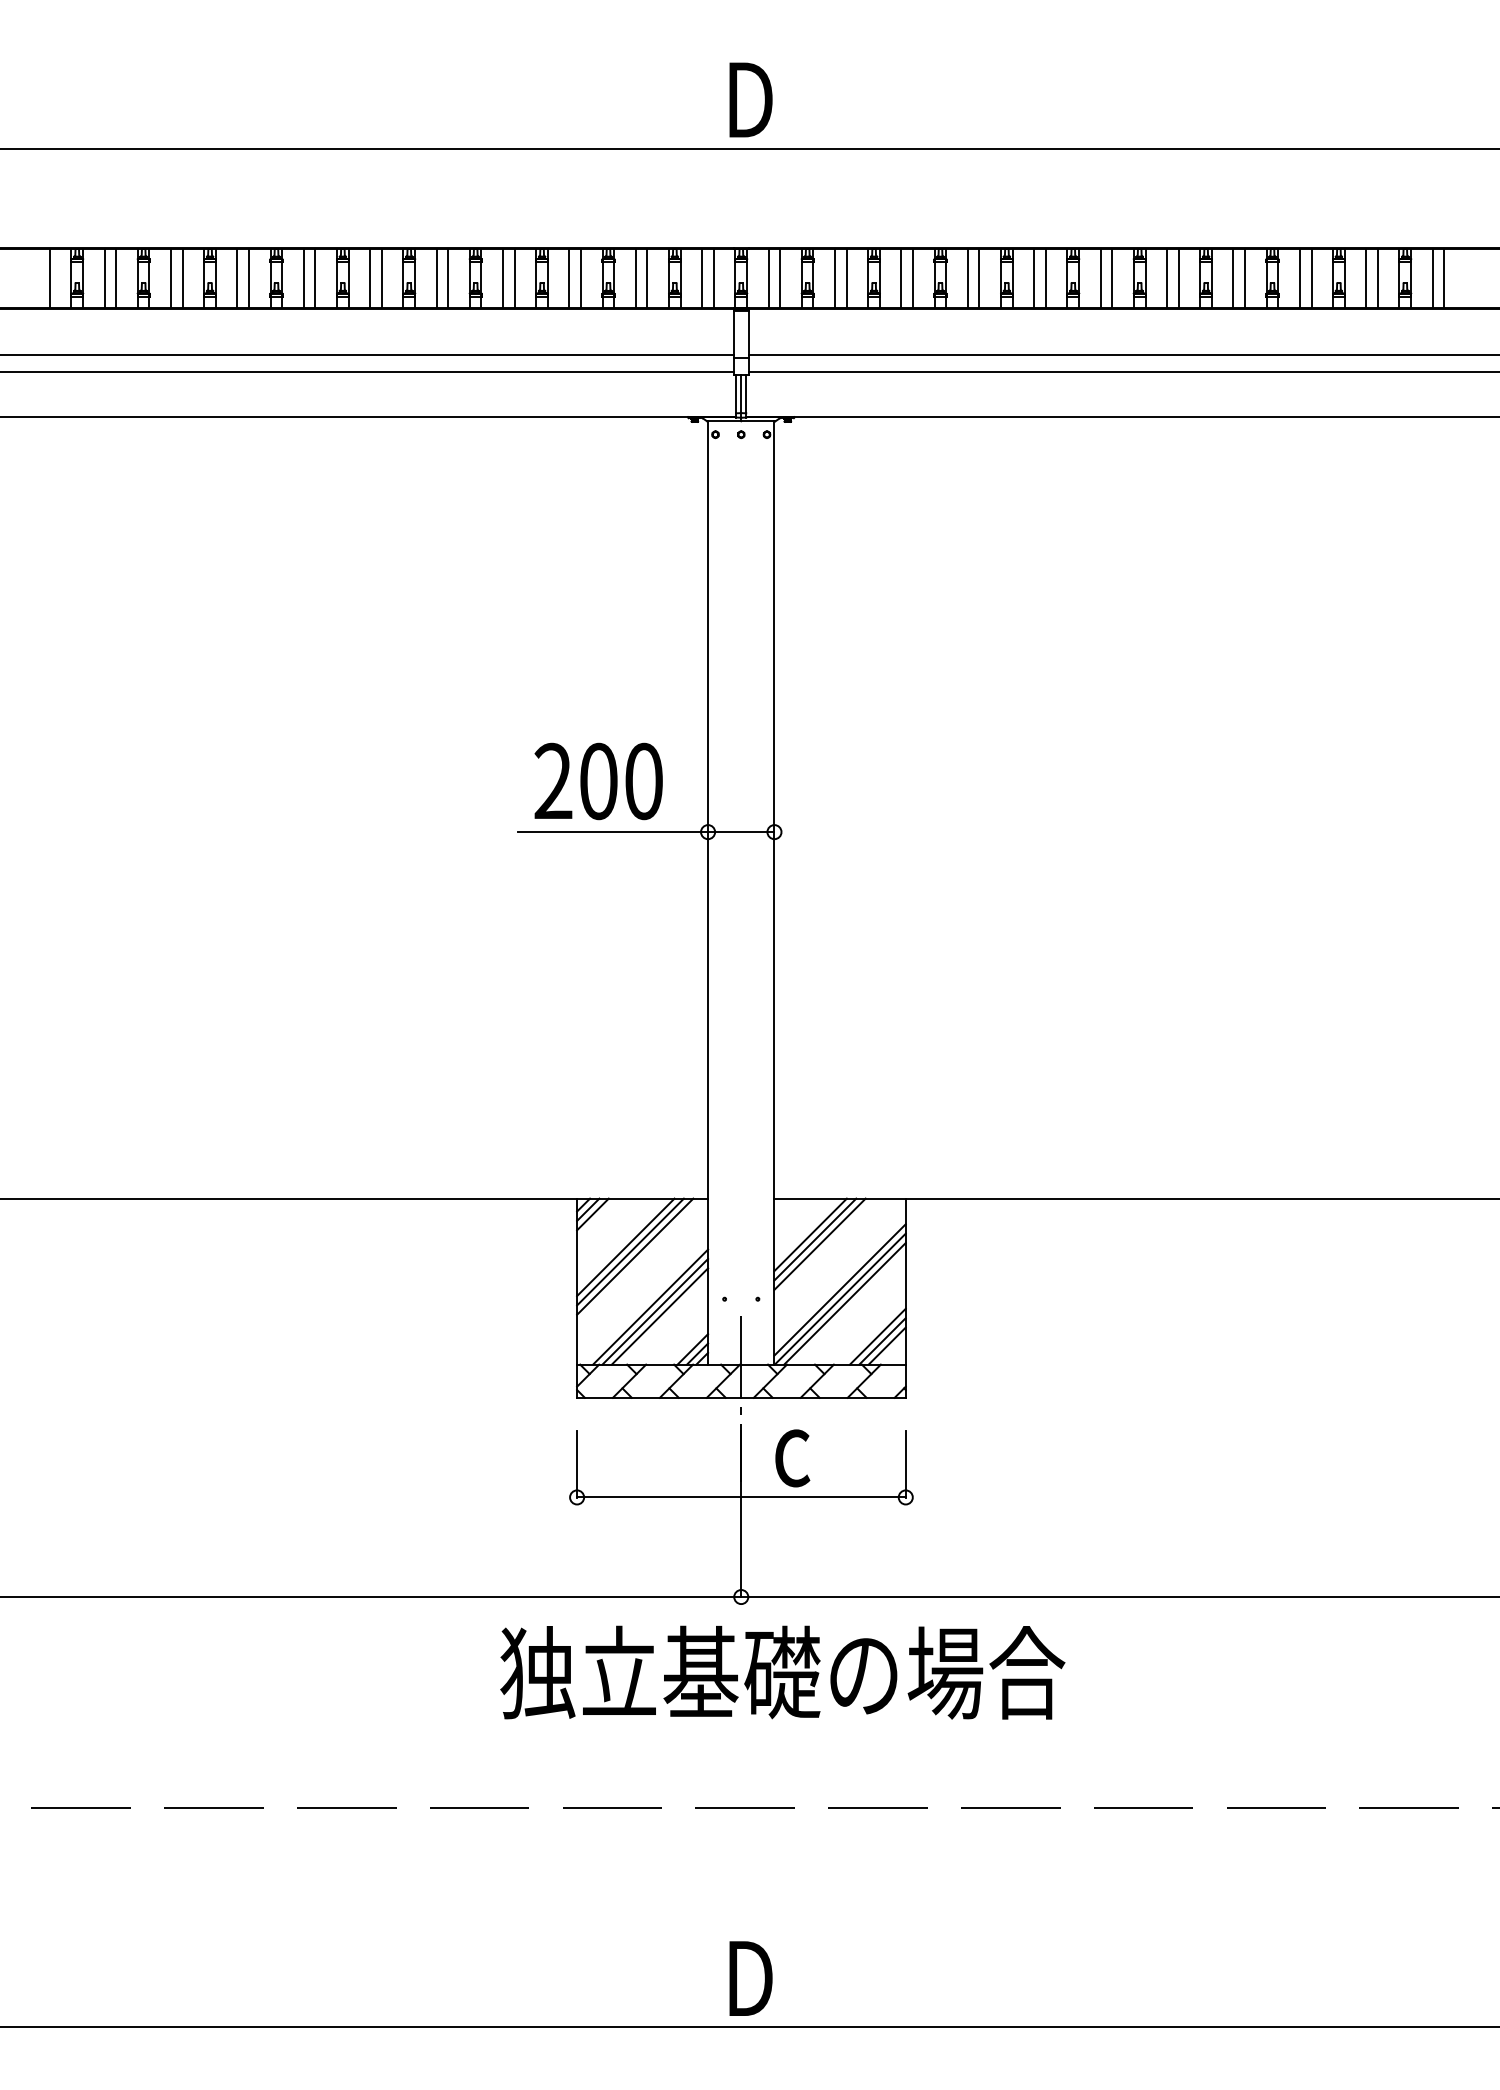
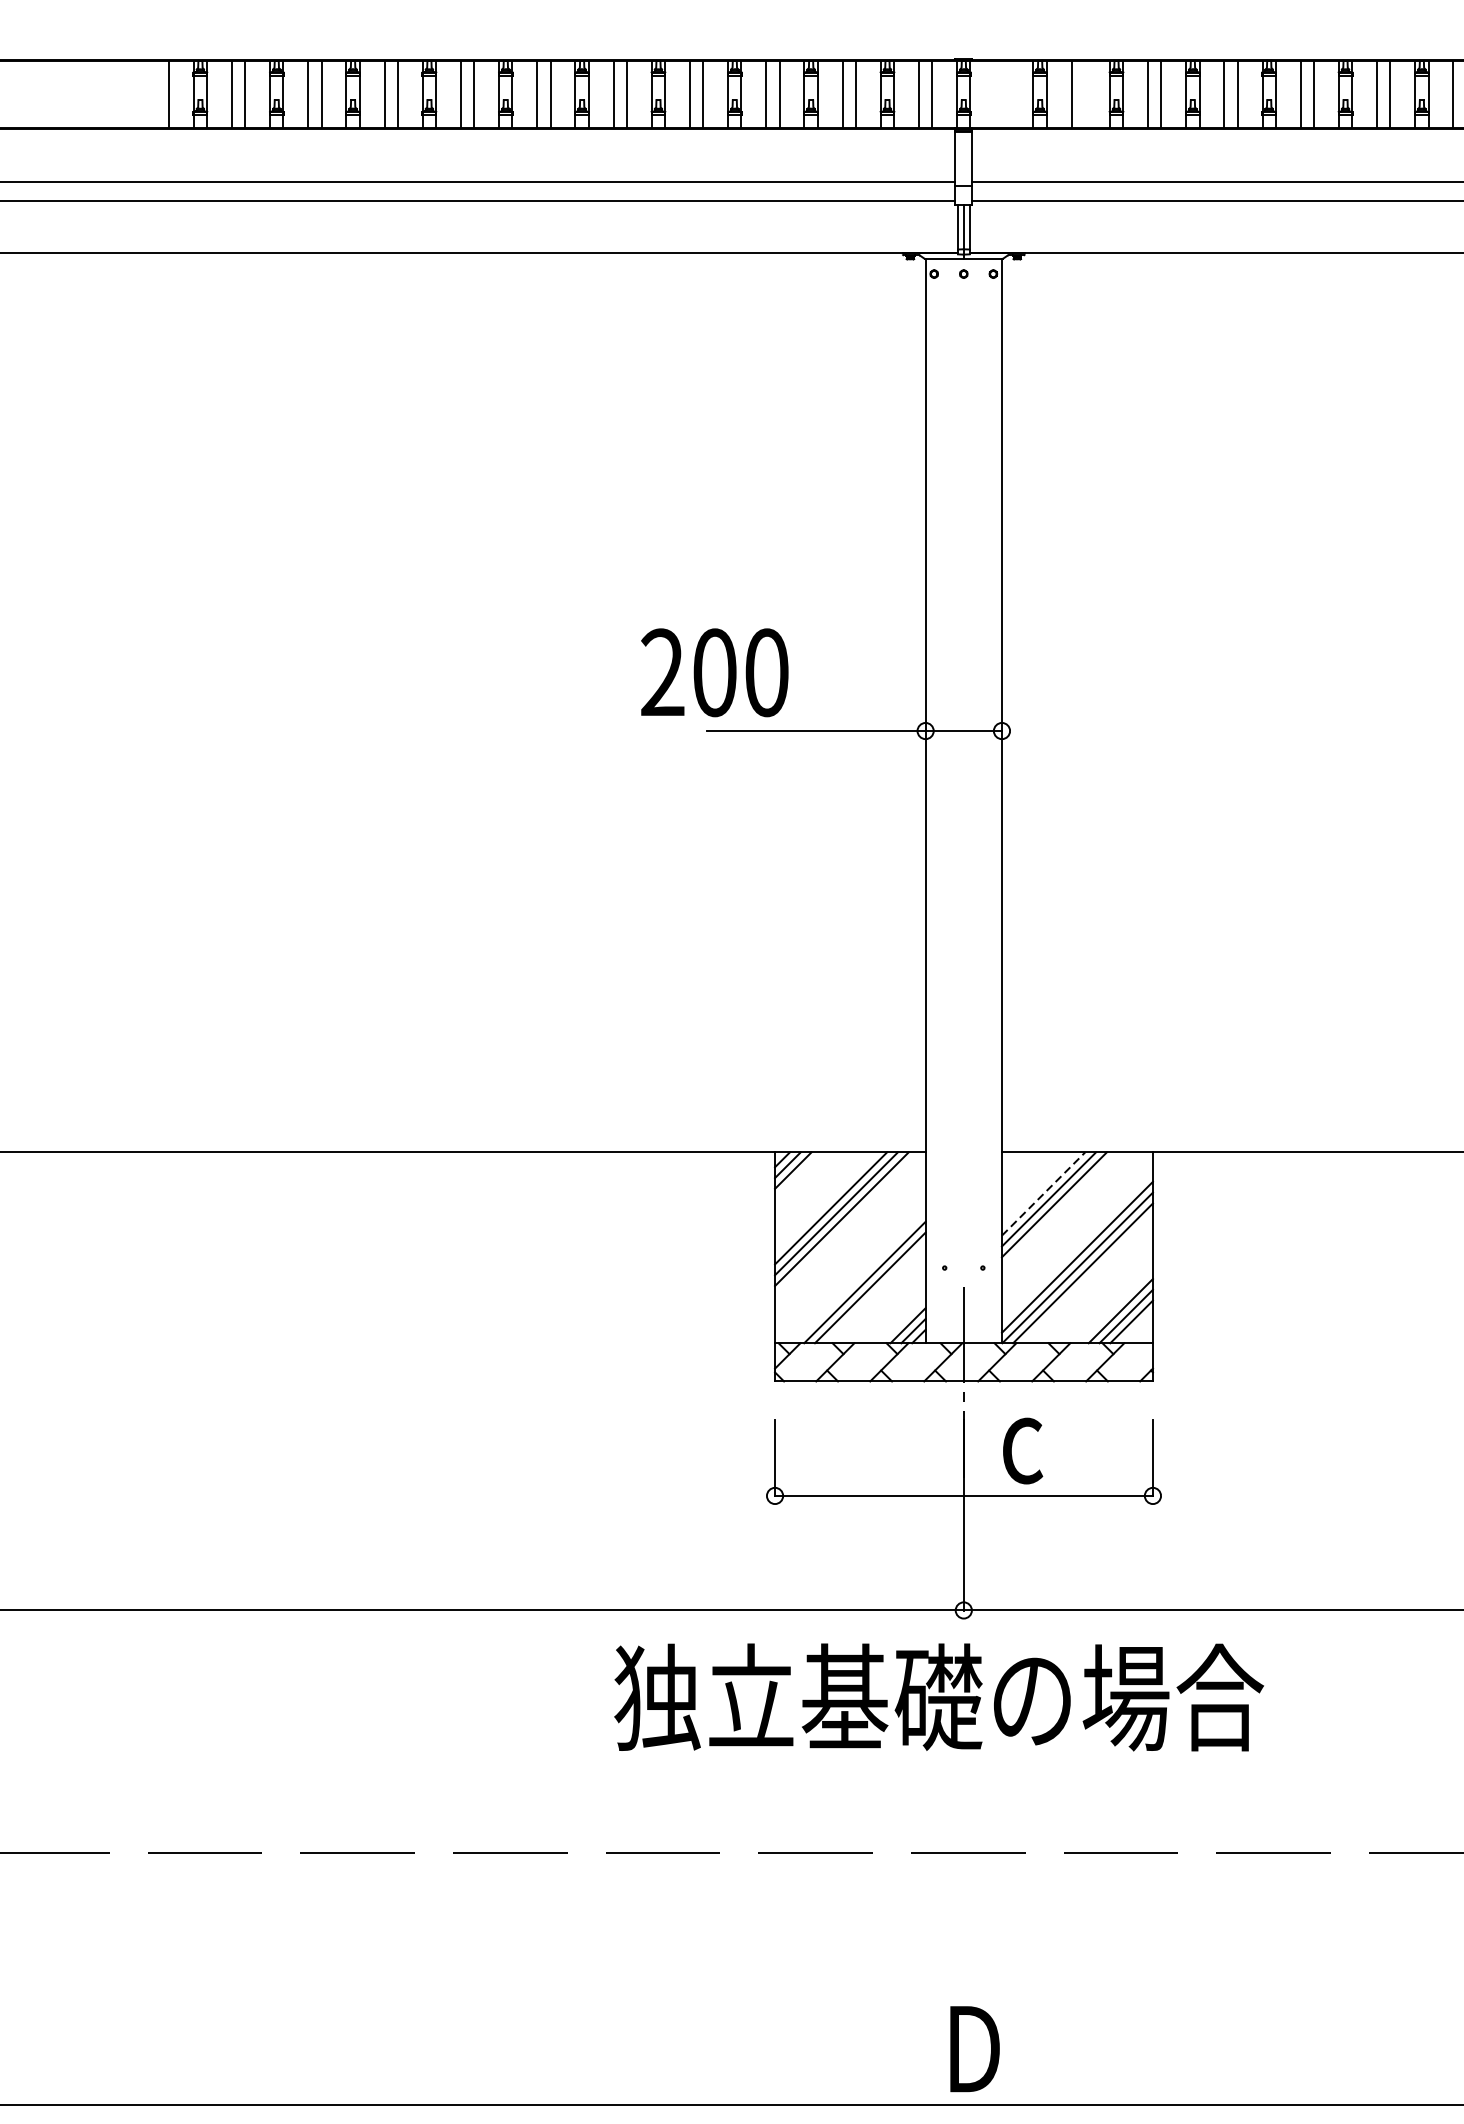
line: (768, 278) -> (995, 94), removed
line: (780, 278) -> (1008, 94), removed
line: (846, 278) -> (1084, 94), removed
text: (598, 781) -> (714, 672), moved
line: (811, 1234) -> (1044, 1193), solid -> dashed
line: (650, 1306) -> (859, 1276), removed
text: (782, 1672) -> (938, 1697), moved

